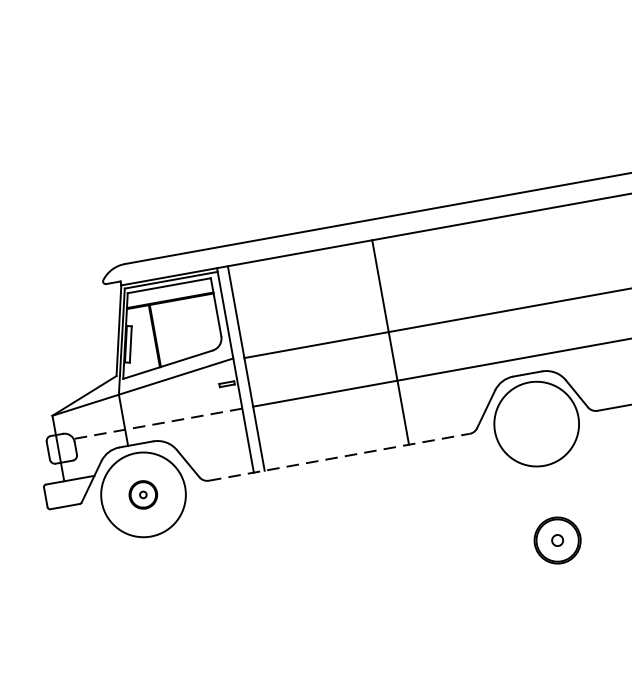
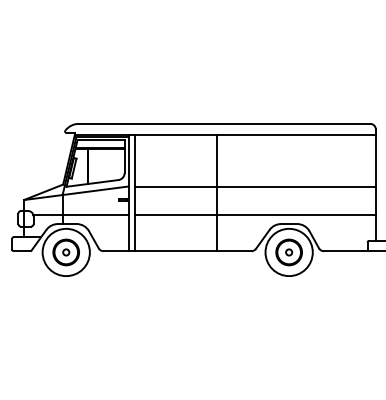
line: (158, 423) -> (81, 214), dashed -> solid
line: (339, 457) -> (177, 251), dashed -> solid
part: (142, 495) -> (65, 252), size x1.67
part: (556, 540) -> (288, 252), moved

